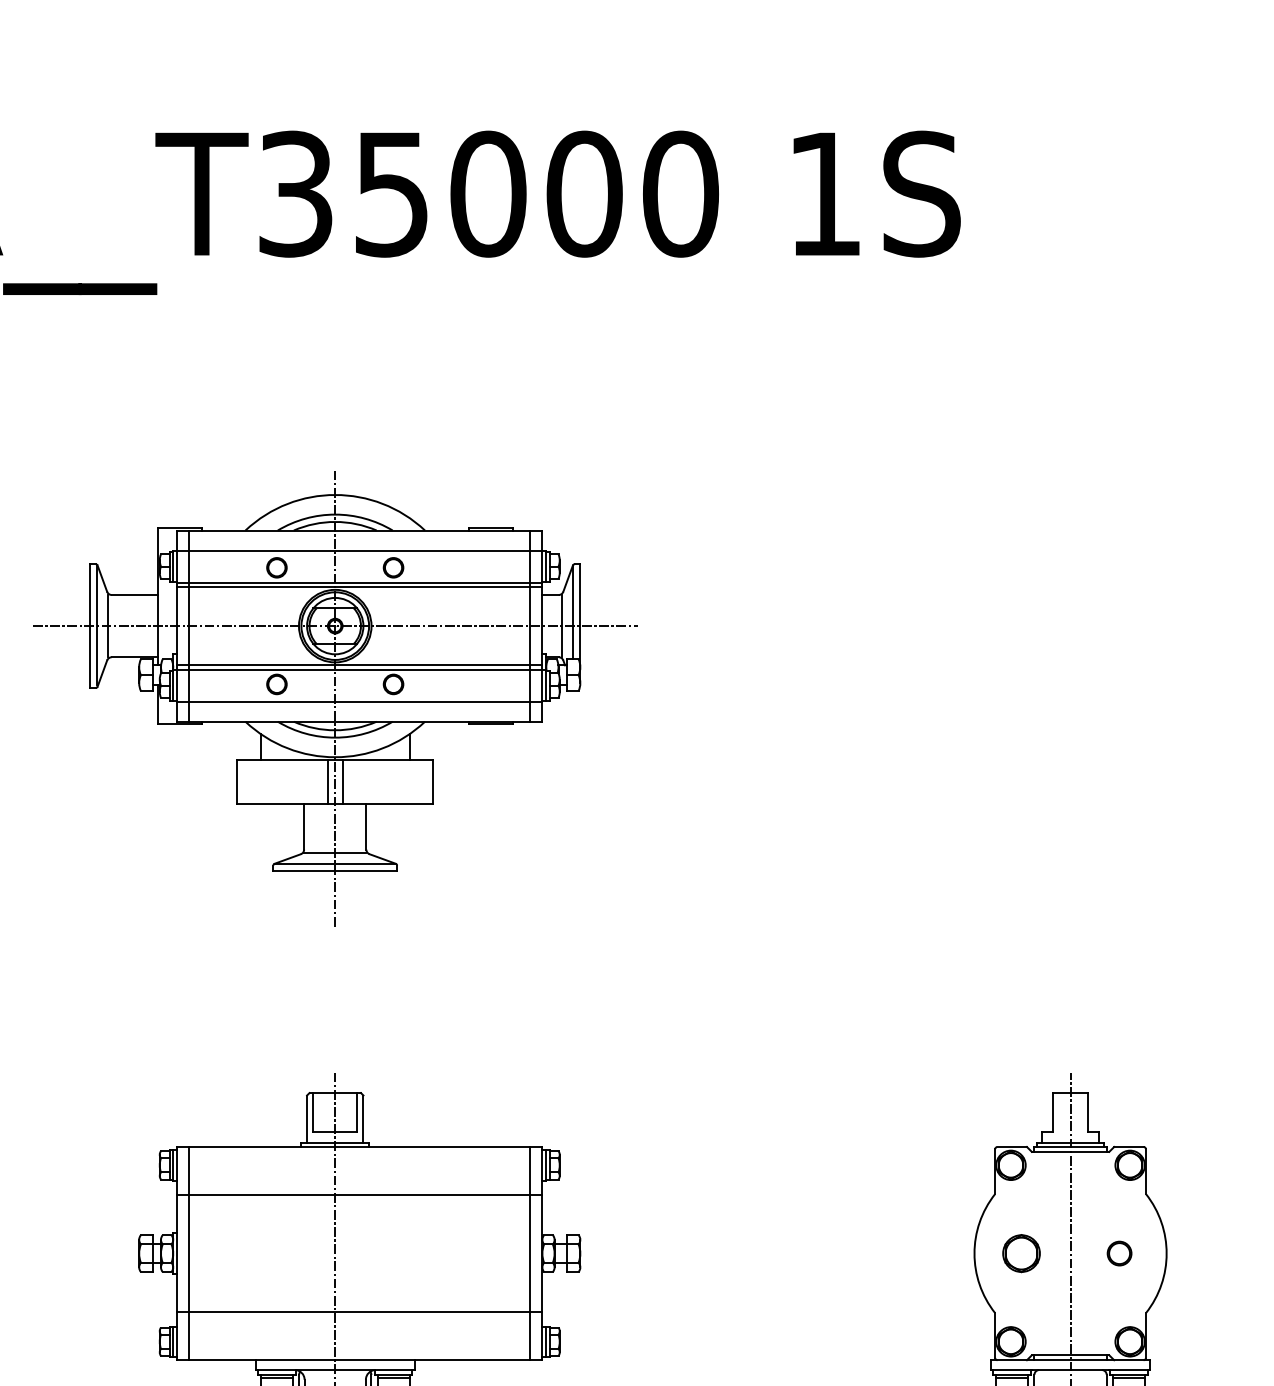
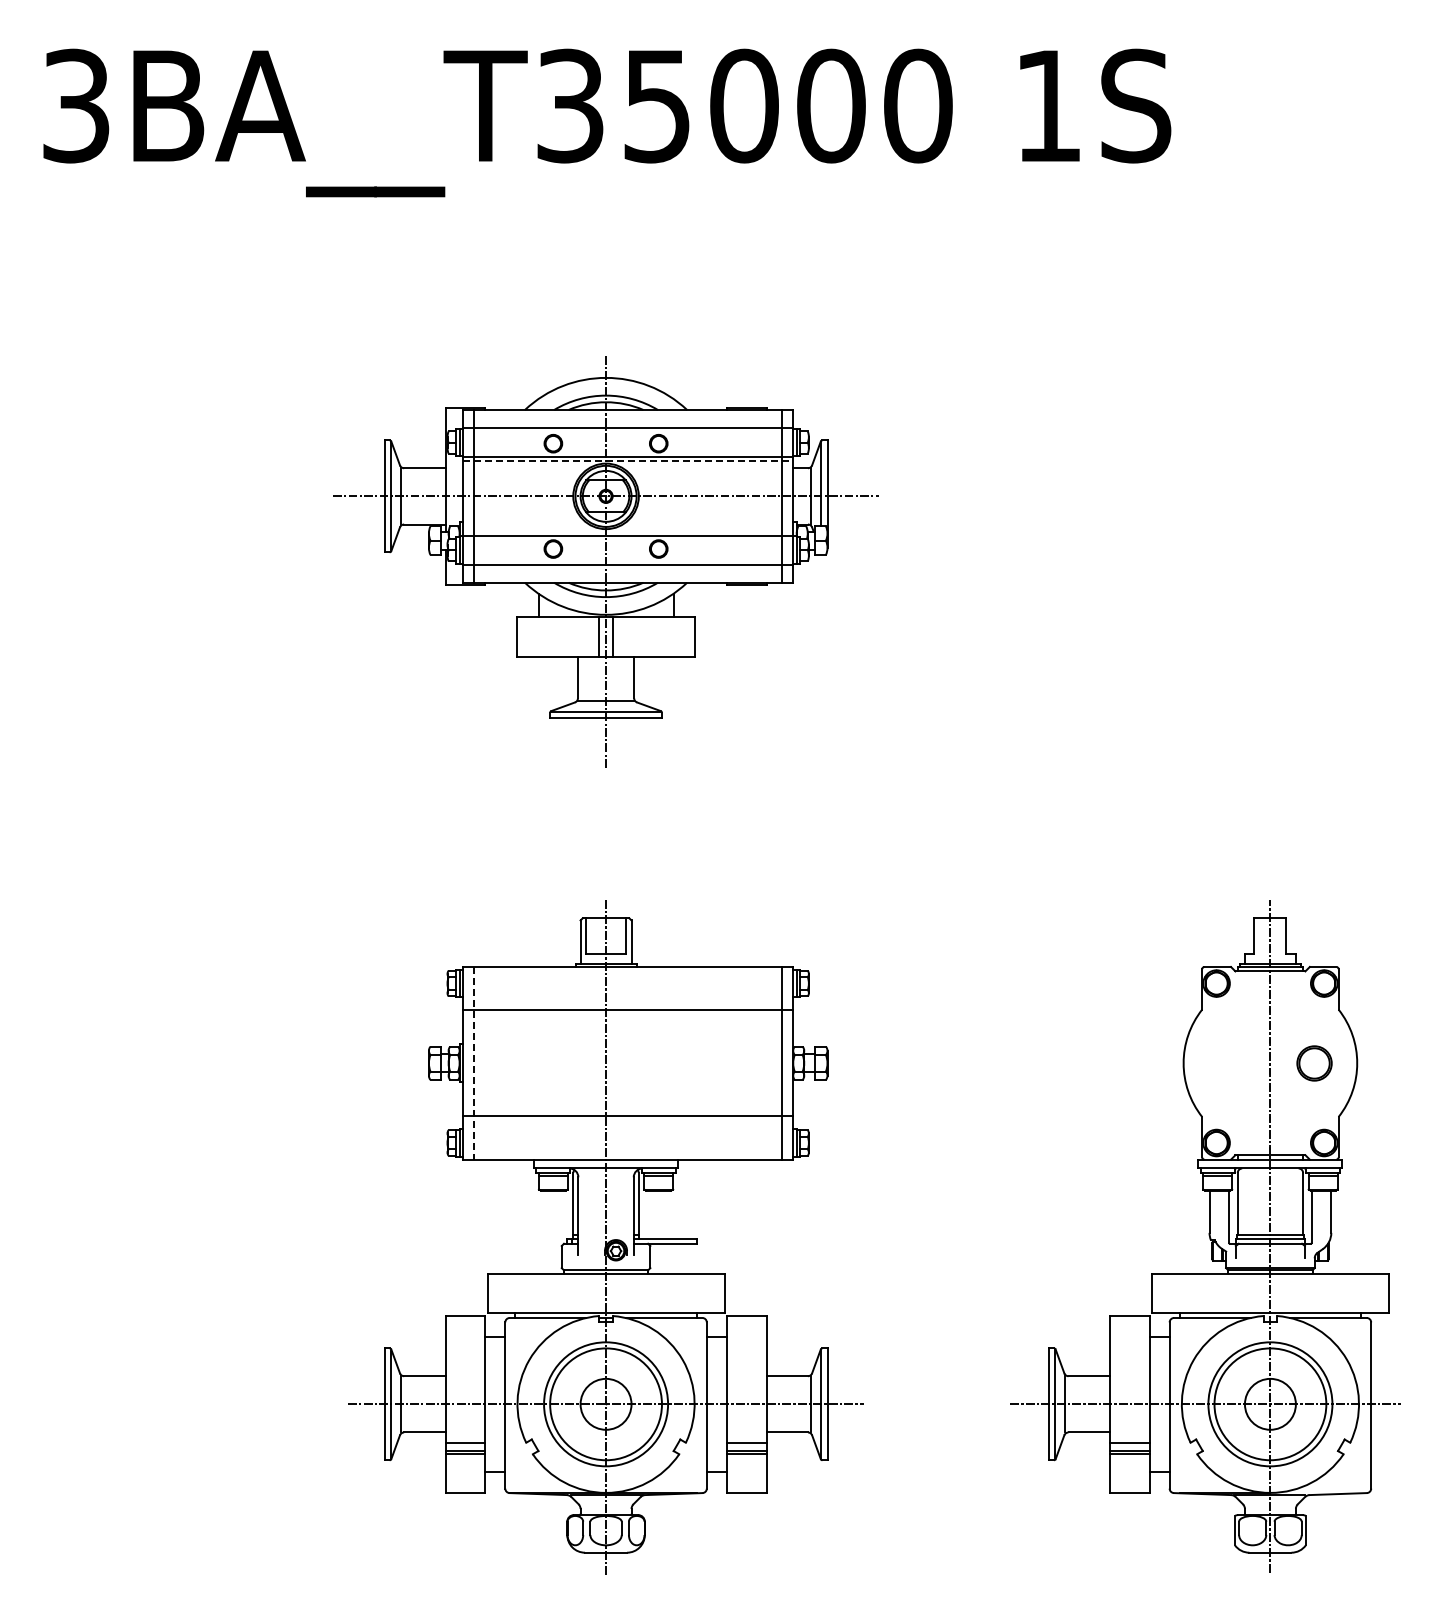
line: (360, 587) -> (628, 461), solid -> dashed
line: (360, 664) -> (628, 531), removed
part: (1020, 1252) -> (1225, 1062), removed
part: (1119, 1252) -> (1314, 1062), size x1.6
line: (189, 1253) -> (474, 1063), solid -> dashed

